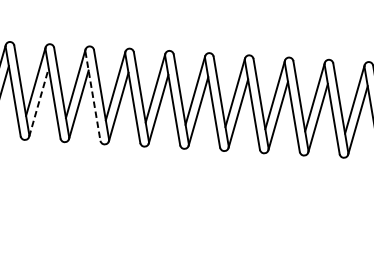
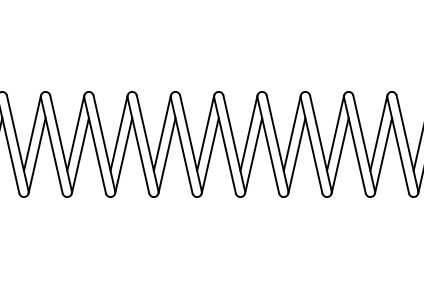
line: (92, 97) -> (138, 146), dashed -> solid
line: (39, 102) -> (80, 155), dashed -> solid

